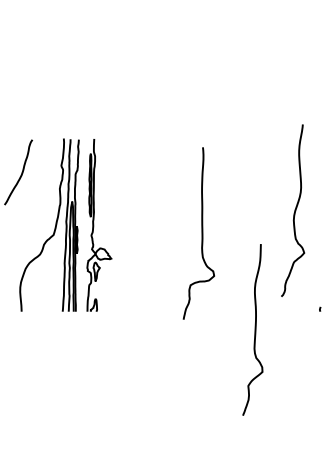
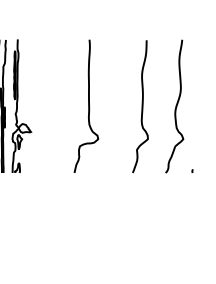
curve: (294, 210) -> (175, 106), moved
curve: (201, 233) -> (88, 106), moved
curve: (254, 329) -> (141, 106), moved

